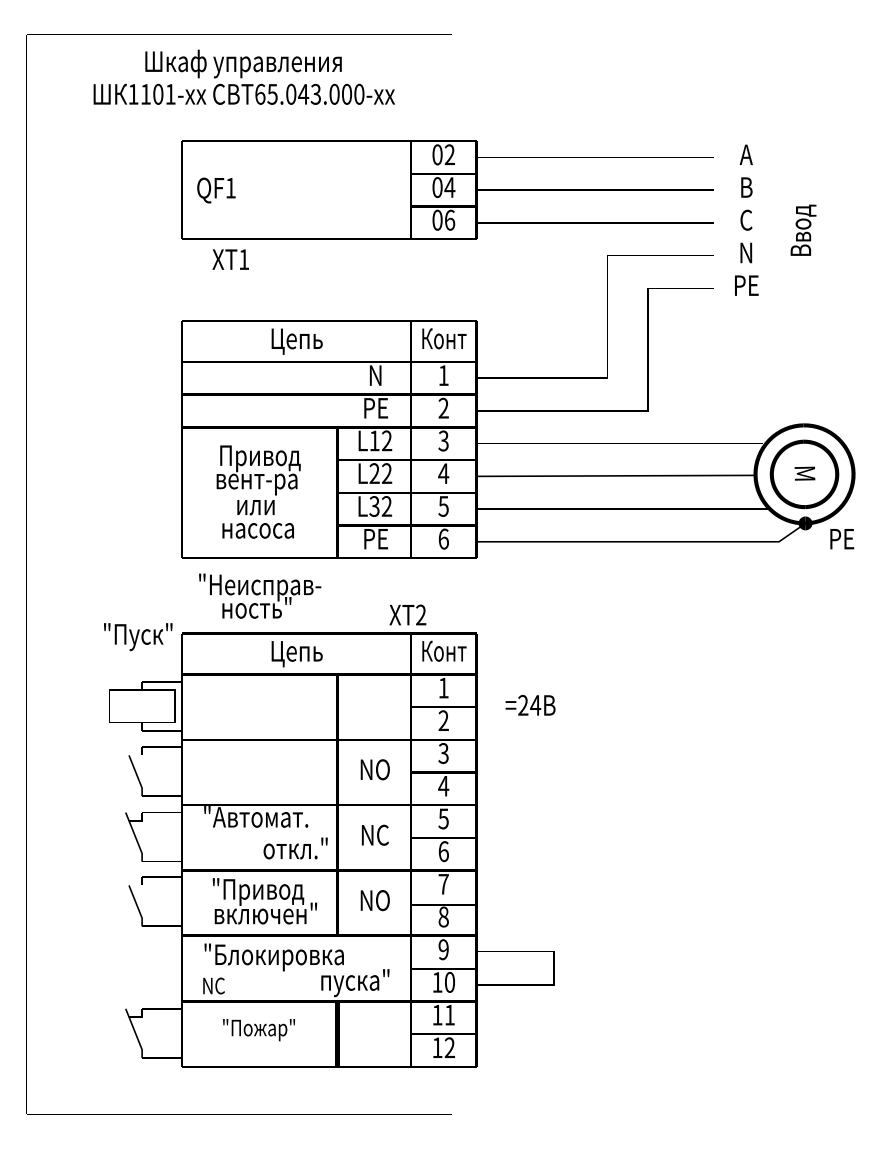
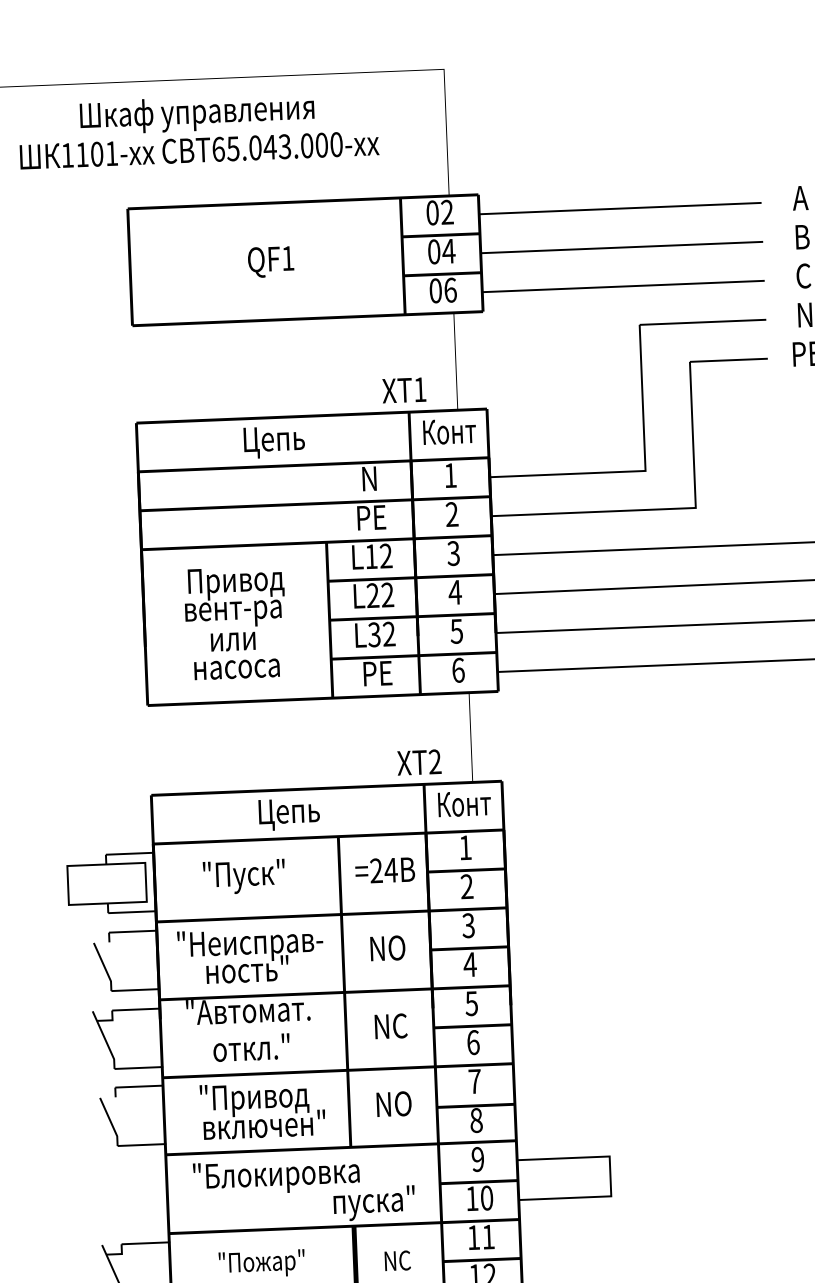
text: (216, 190) -> (271, 261), moved
text: (230, 259) -> (403, 390), moved
text: (260, 595) -> (251, 954), moved
text: (138, 637) -> (244, 877), moved
text: (530, 705) -> (385, 870), moved
text: (295, 848) -> (251, 1047), moved
text: (213, 985) -> (397, 1260), moved

